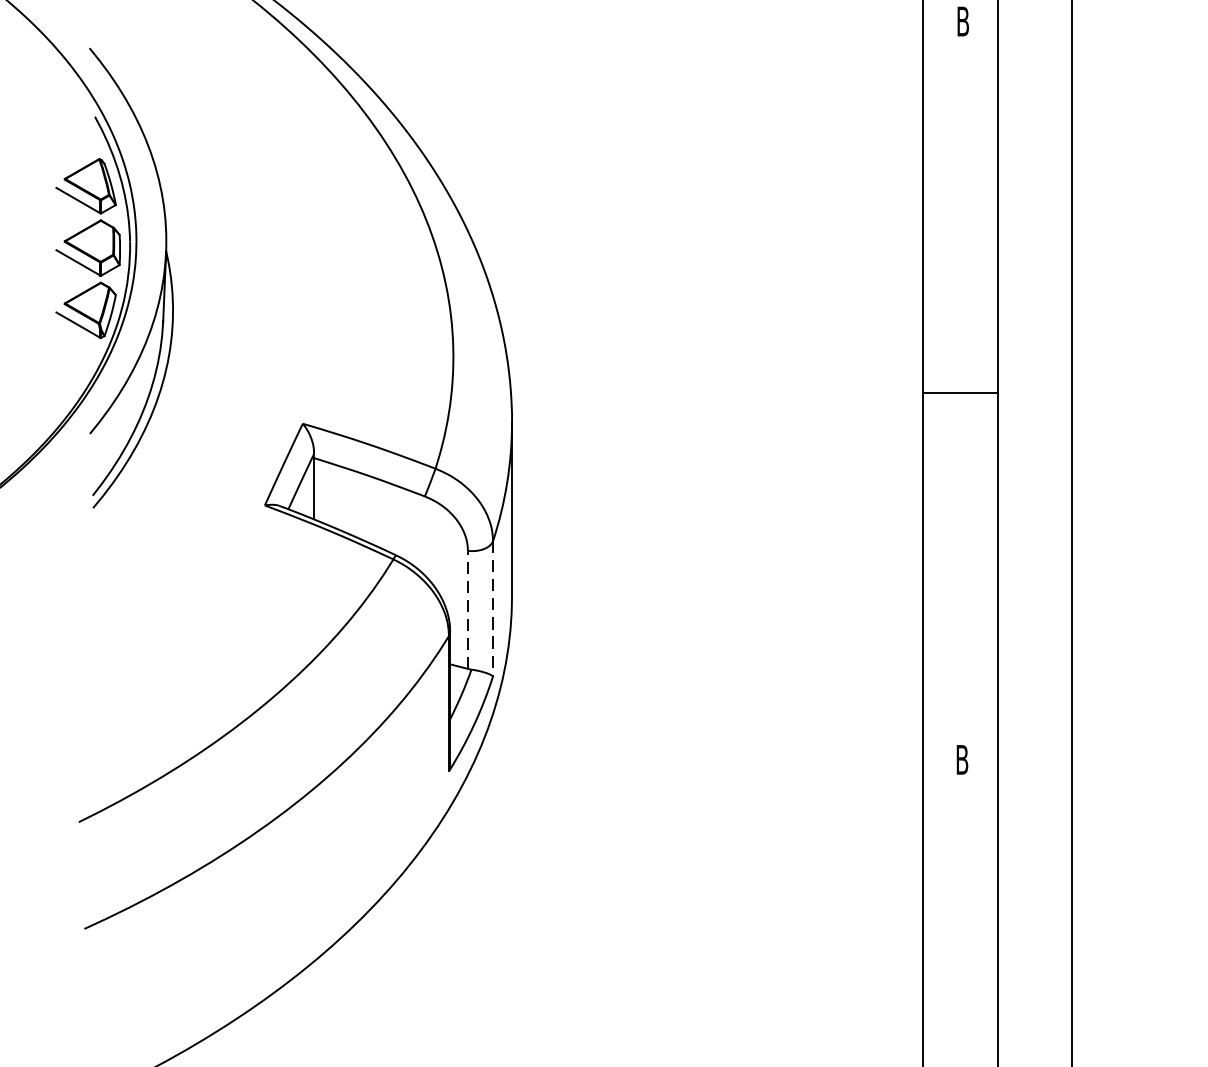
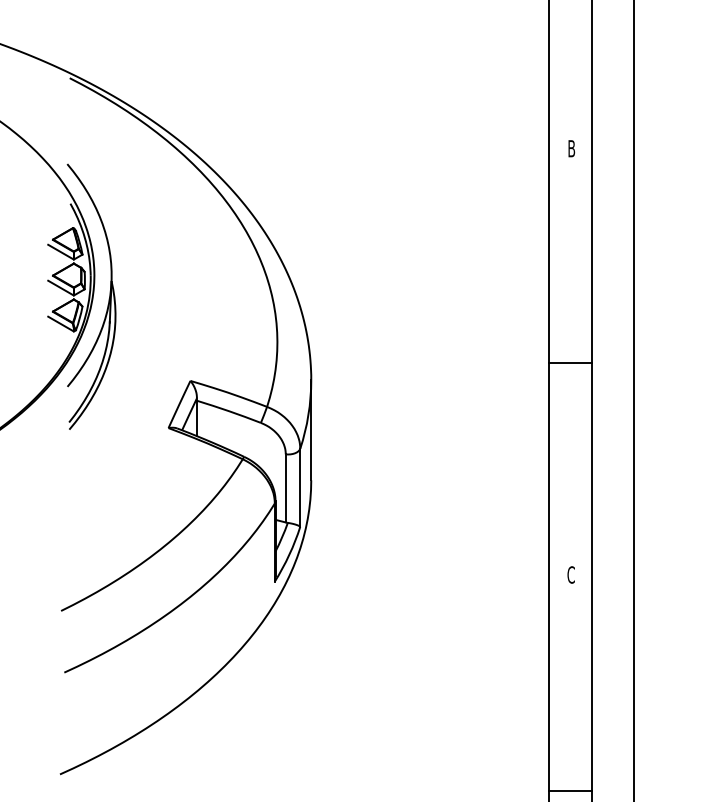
line: (467, 608) -> (285, 487), dashed -> solid
line: (493, 610) -> (300, 488), dashed -> solid
text: (961, 759) -> (570, 574), B -> C

